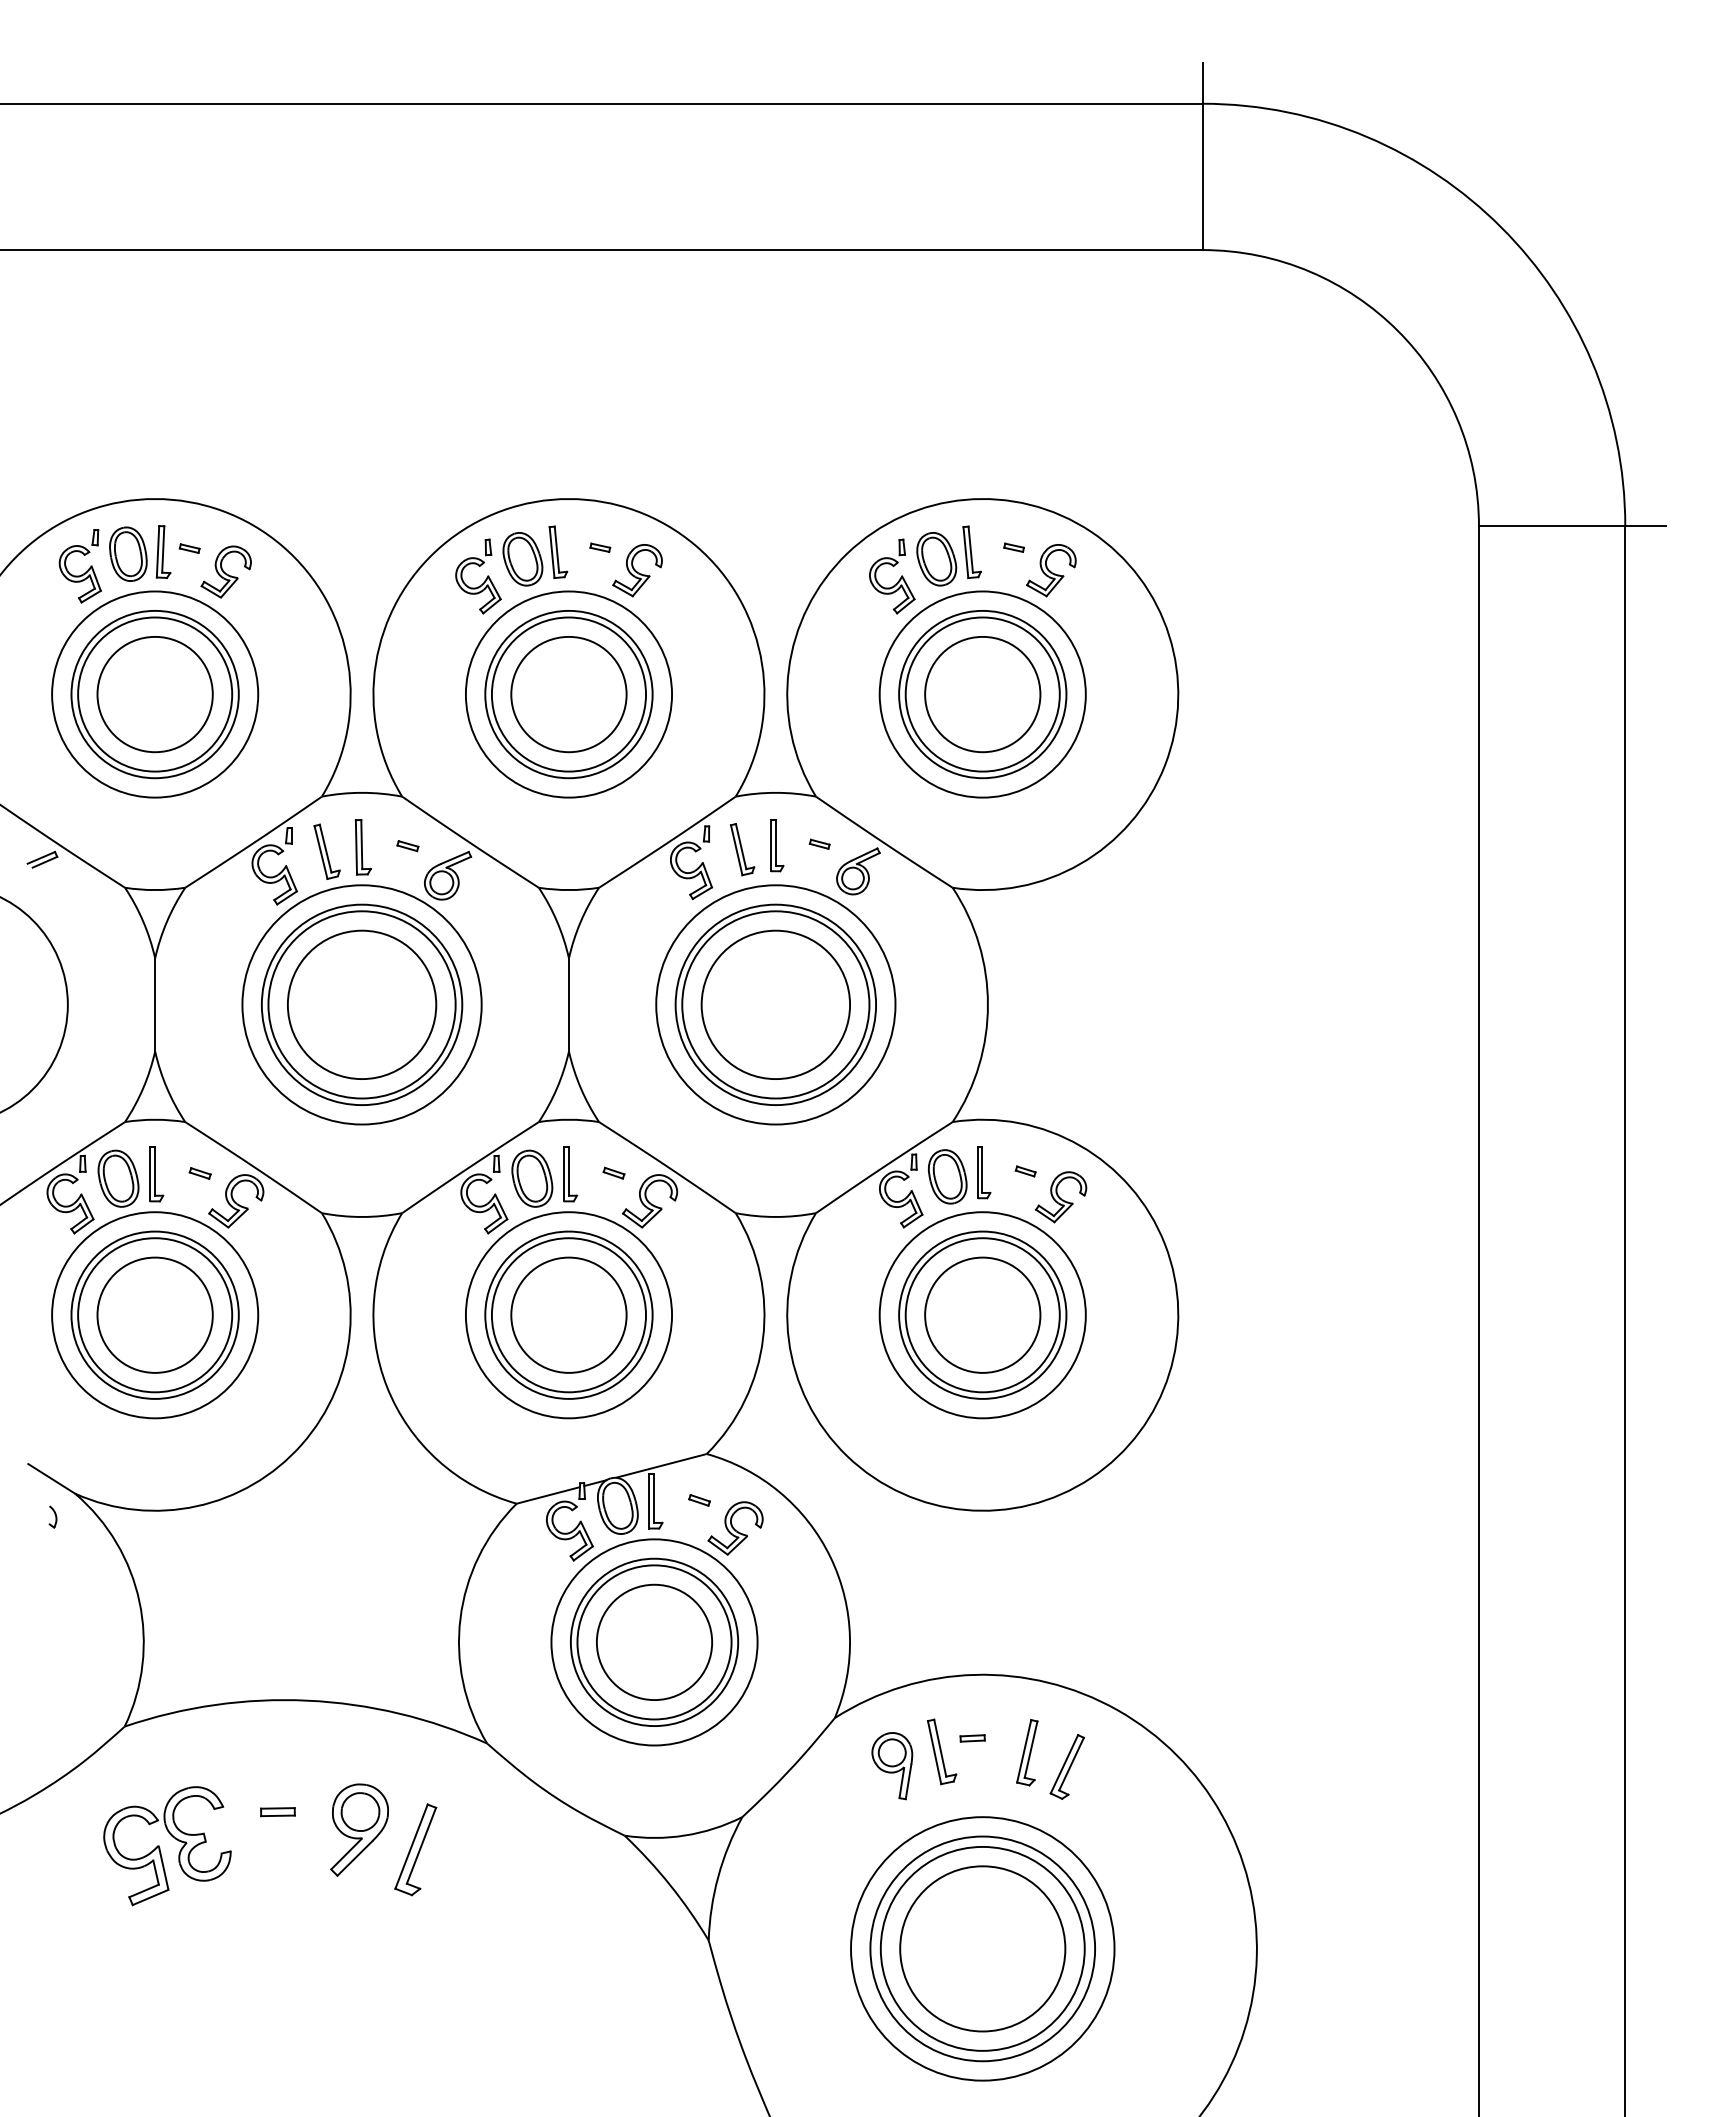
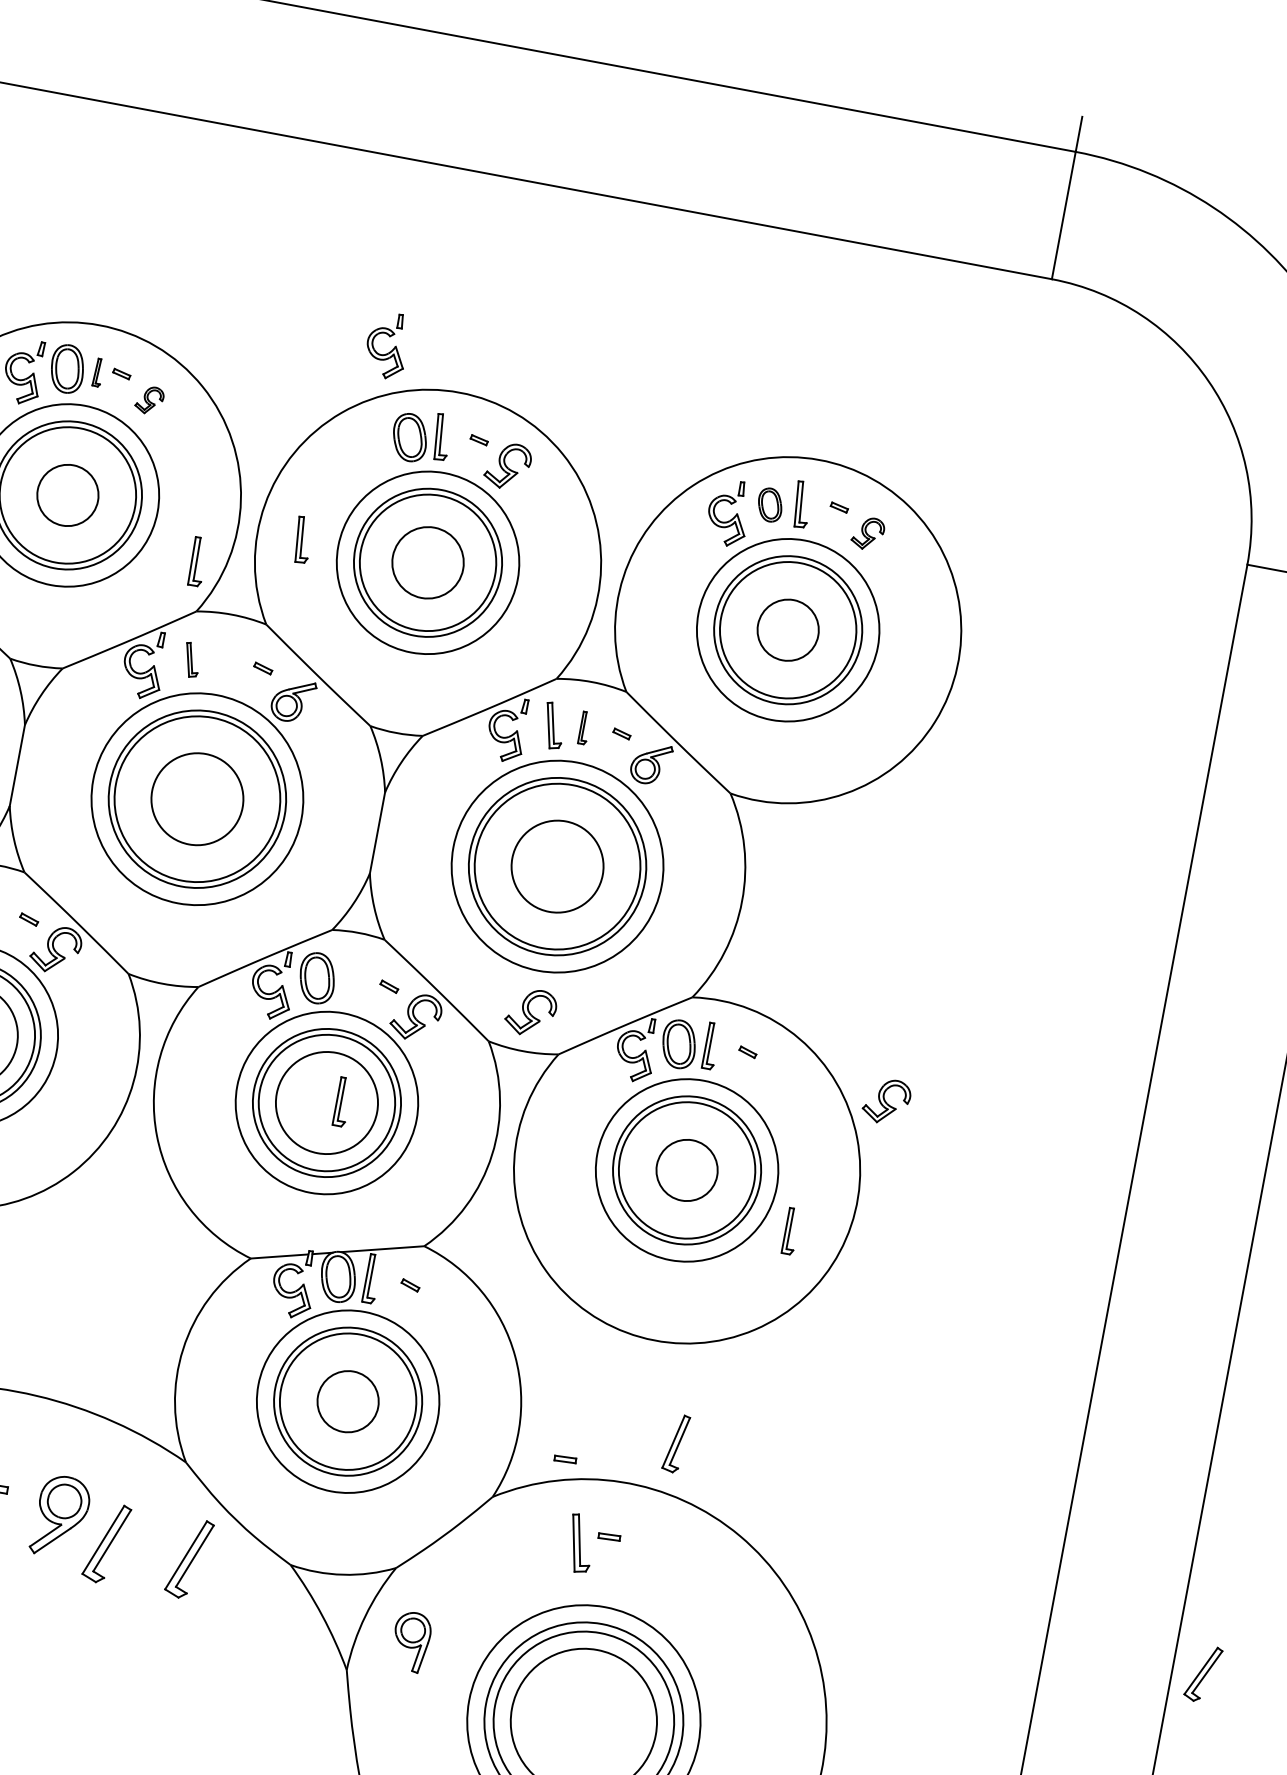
part: (163, 551) -> (98, 372), size x0.6
part: (936, 559) -> (769, 505), size x0.7
part: (1051, 570) -> (868, 533), size x0.7
part: (225, 571) -> (149, 399), size x0.6
part: (484, 580) -> (391, 349), moved
circle: (154, 694) -> (67, 495), size x0.6
part: (425, 694) -> (303, 539), added
circle: (568, 694) -> (427, 562), size x0.7
circle: (982, 694) -> (787, 630), size x0.6
part: (777, 845) -> (584, 728), size x0.7
part: (362, 847) -> (197, 561), moved
part: (326, 851) -> (191, 659), size x0.7
circle: (361, 1004) -> (197, 798), size x0.7
circle: (775, 1004) -> (557, 866), size x0.7
part: (570, 1174) -> (342, 1102), moved
part: (1061, 1197) -> (887, 1101), moved
circle: (982, 1314) -> (686, 1169), size x0.6
part: (1111, 1361) -> (791, 1231), added
part: (735, 1528) -> (530, 1012), moved
circle: (654, 1642) -> (348, 1401), size x0.6
part: (907, 1661) -> (565, 1459), added
part: (1027, 1752) -> (676, 1443), moved
part: (892, 1766) -> (411, 1642), moved
part: (1066, 1766) -> (1202, 1673), moved
part: (510, 1849) -> (189, 1558), added

